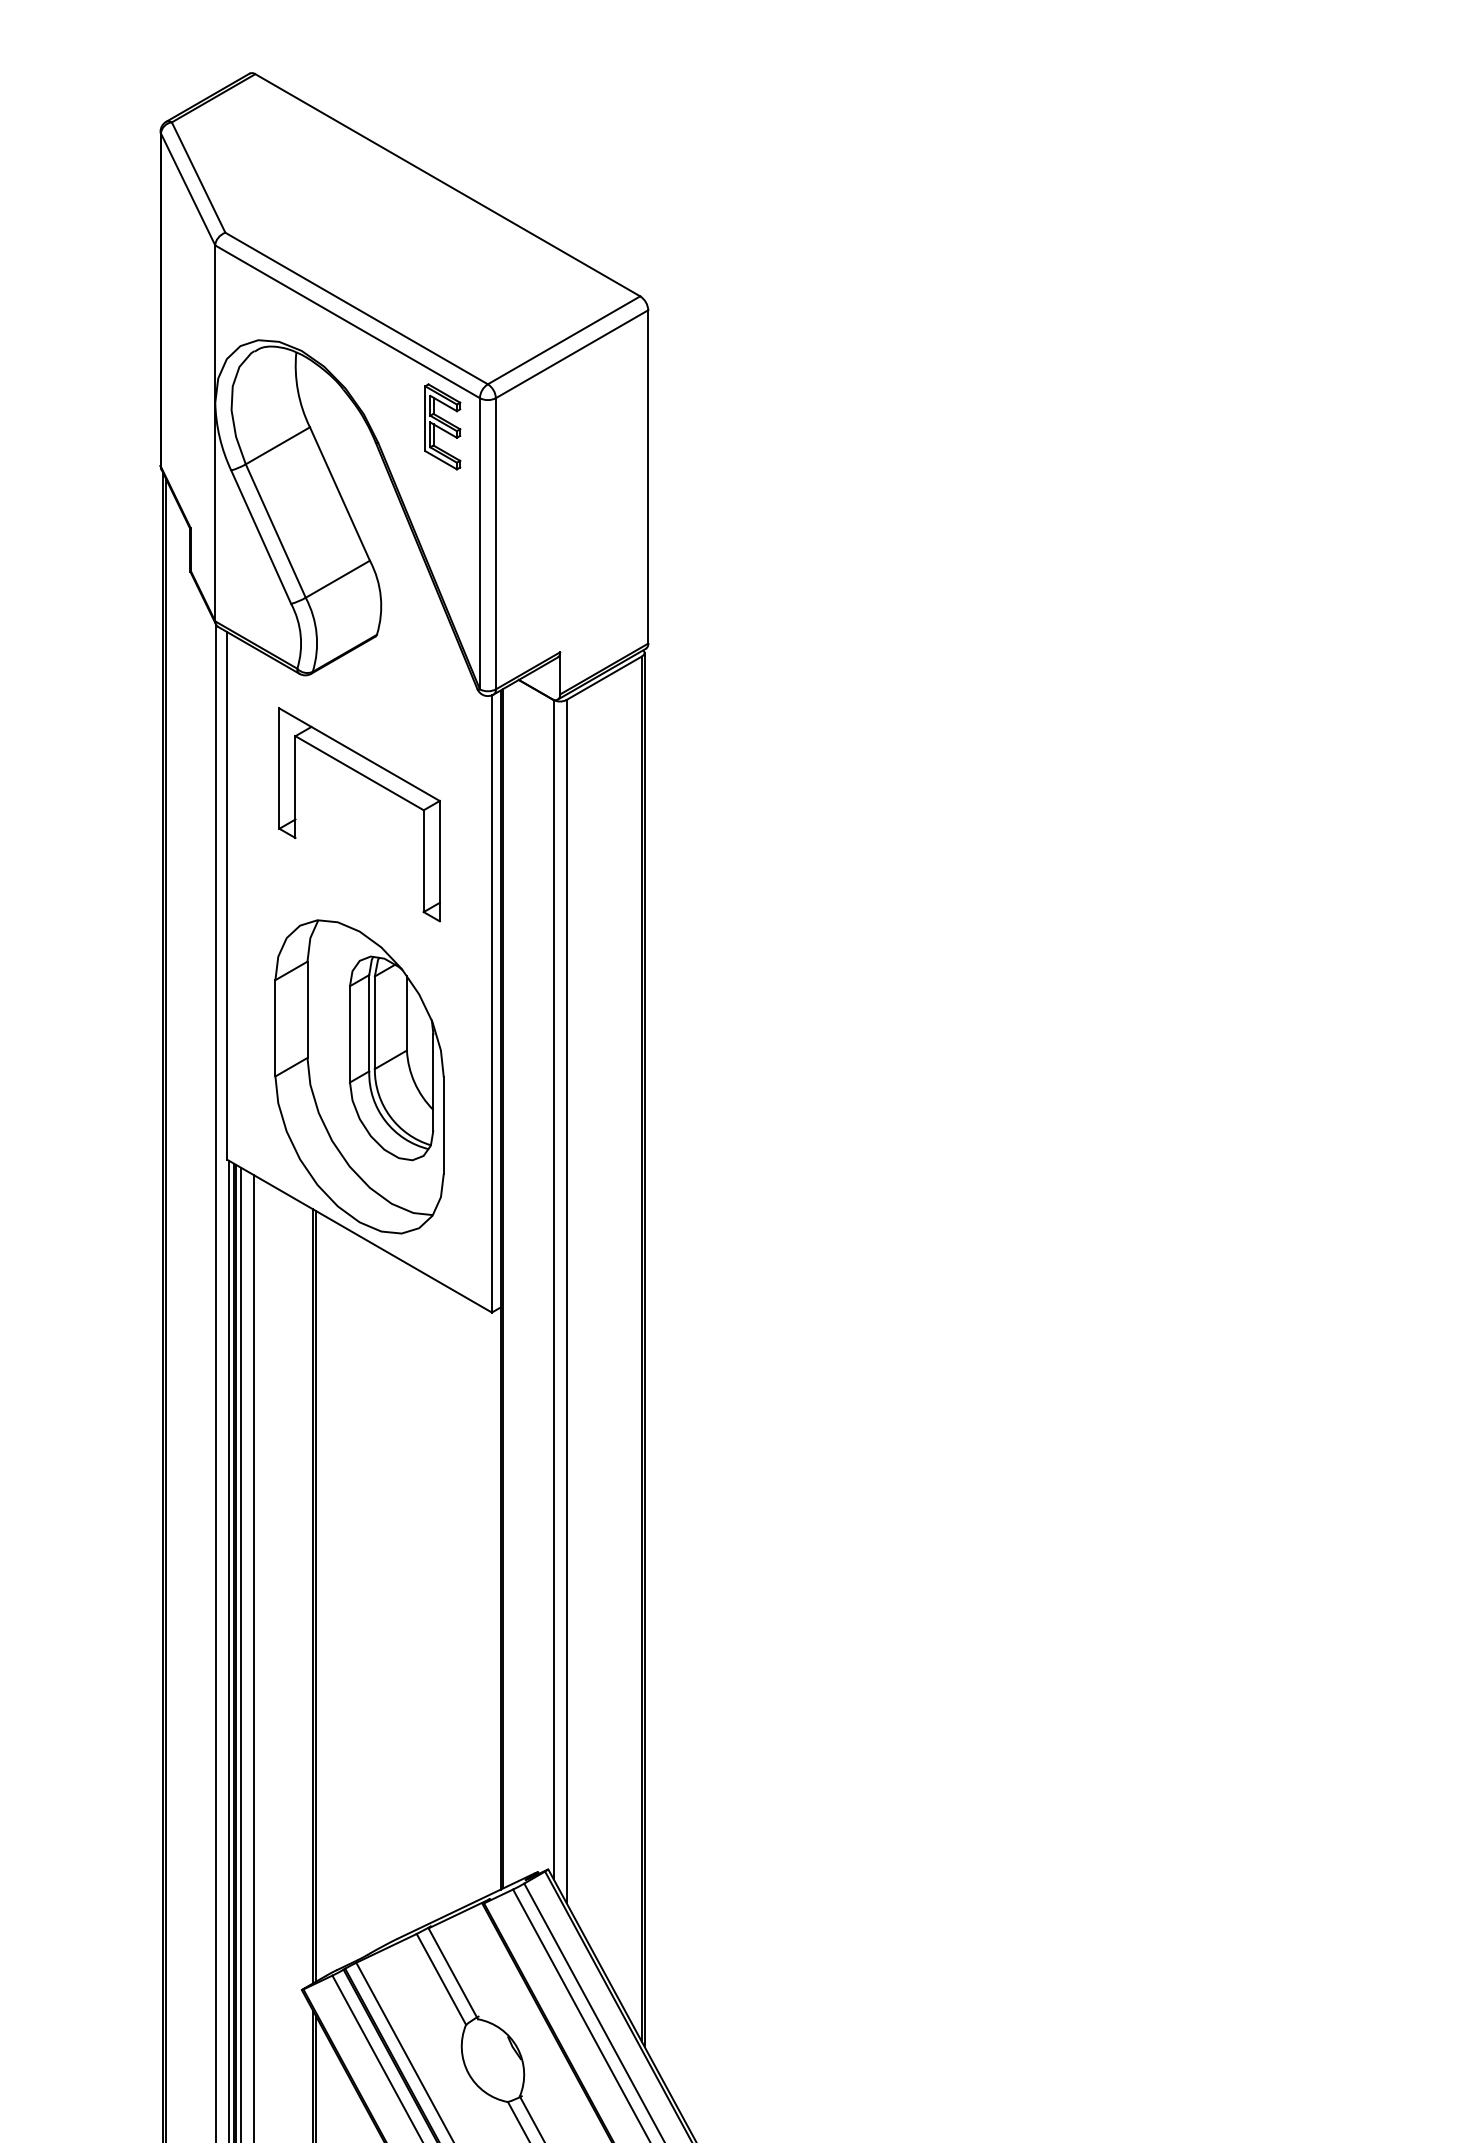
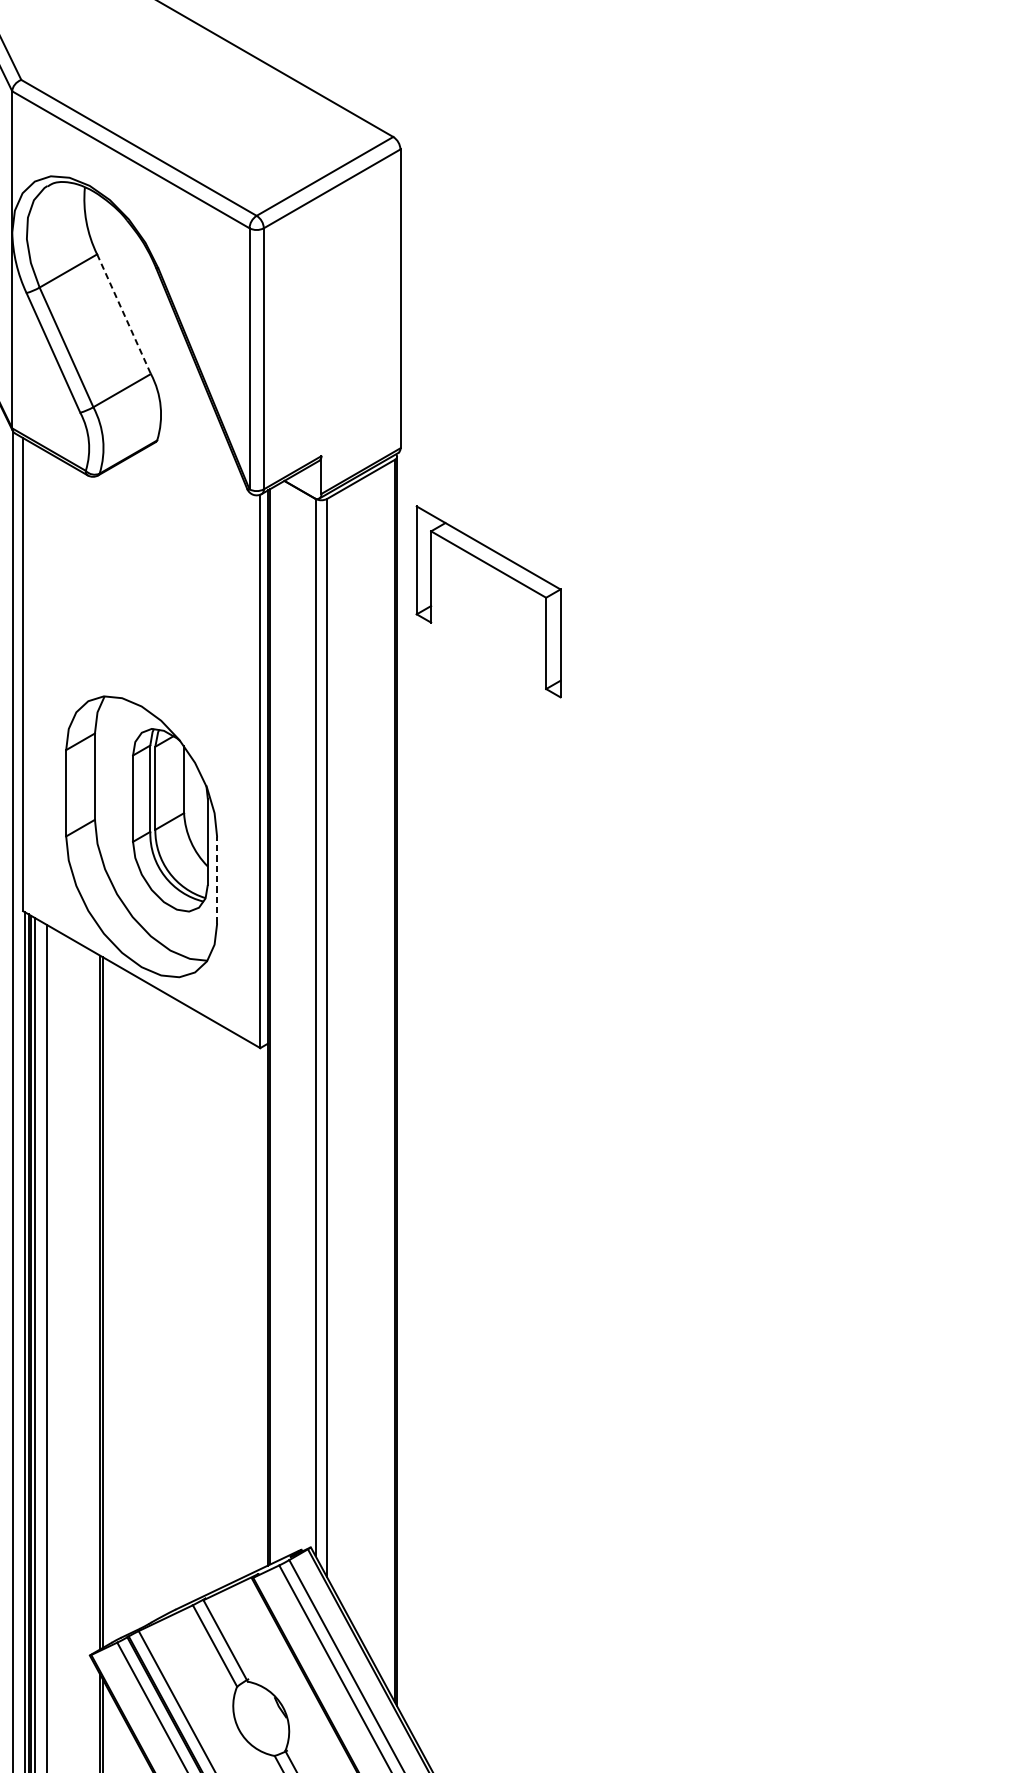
part: (442, 426) -> (215, 253), removed
line: (340, 494) -> (124, 314), solid -> dashed
part: (378, 785) -> (505, 575), moved
line: (443, 1125) -> (216, 880), solid -> dashed

